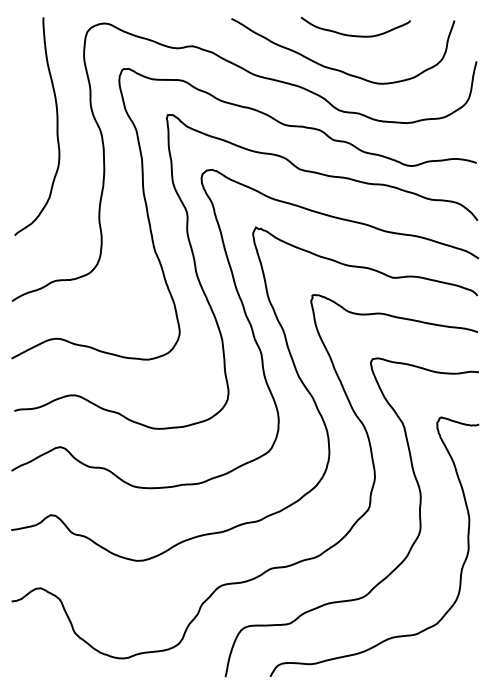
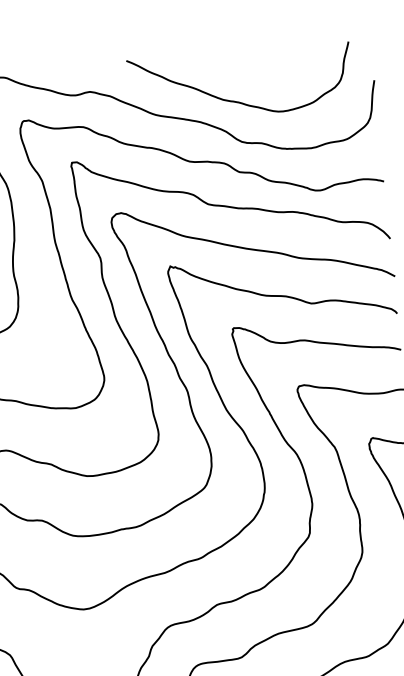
curve: (351, 34) -> (247, 65), removed

